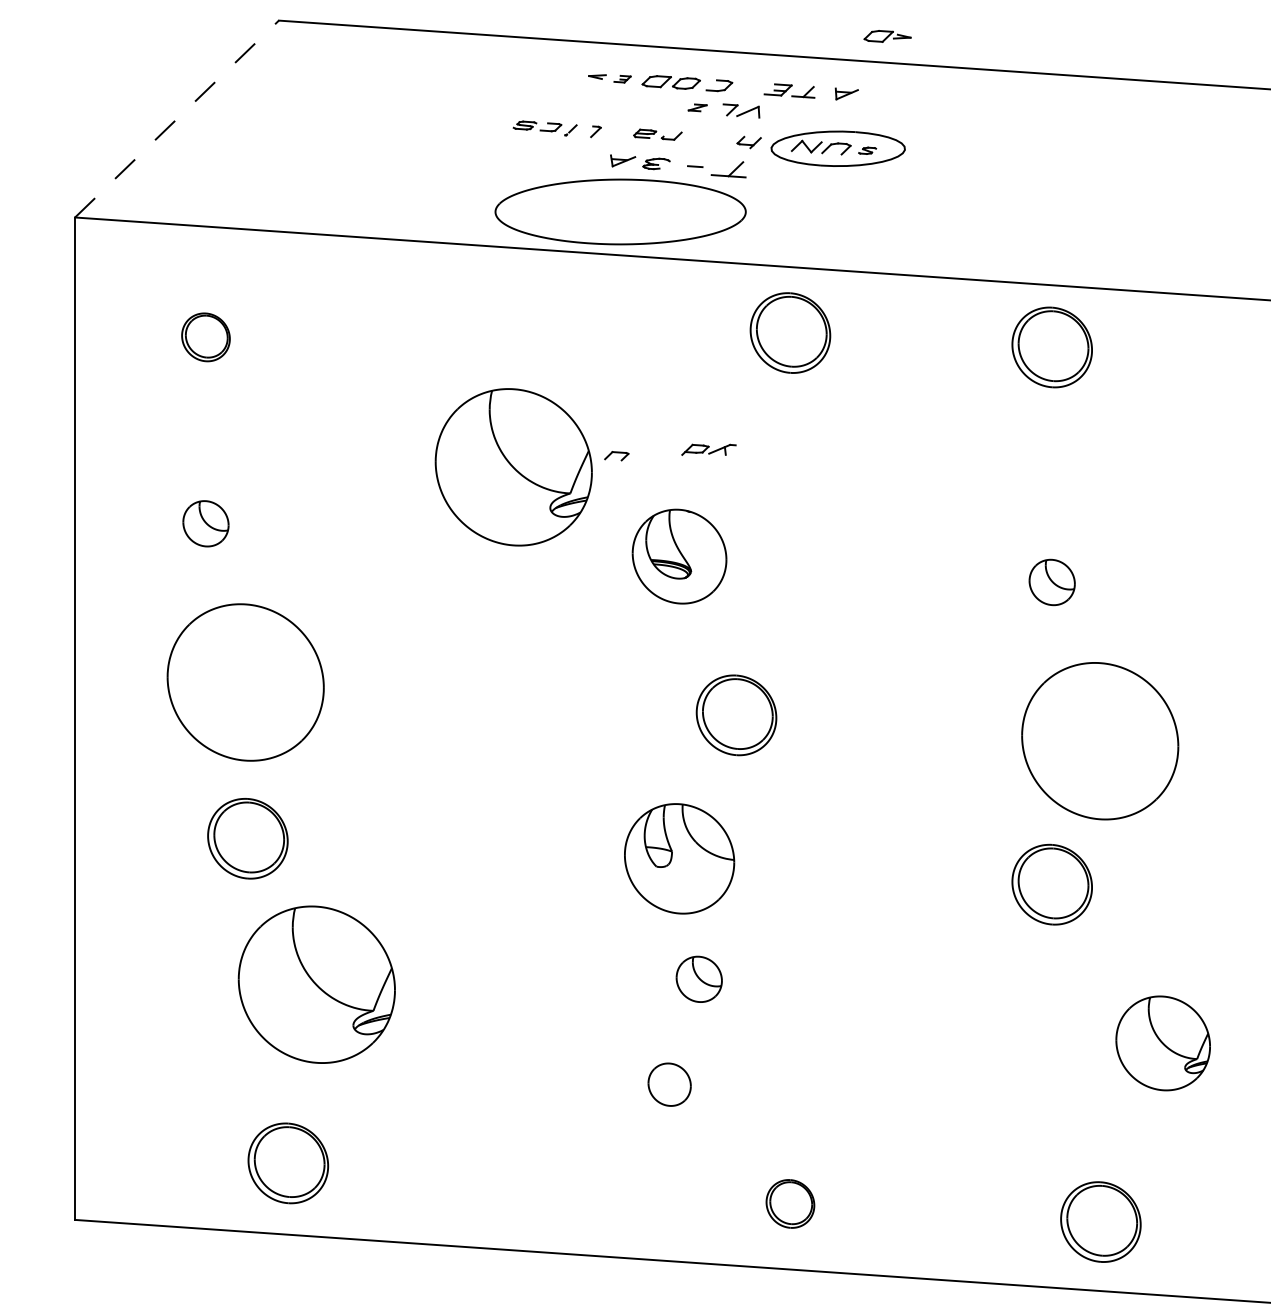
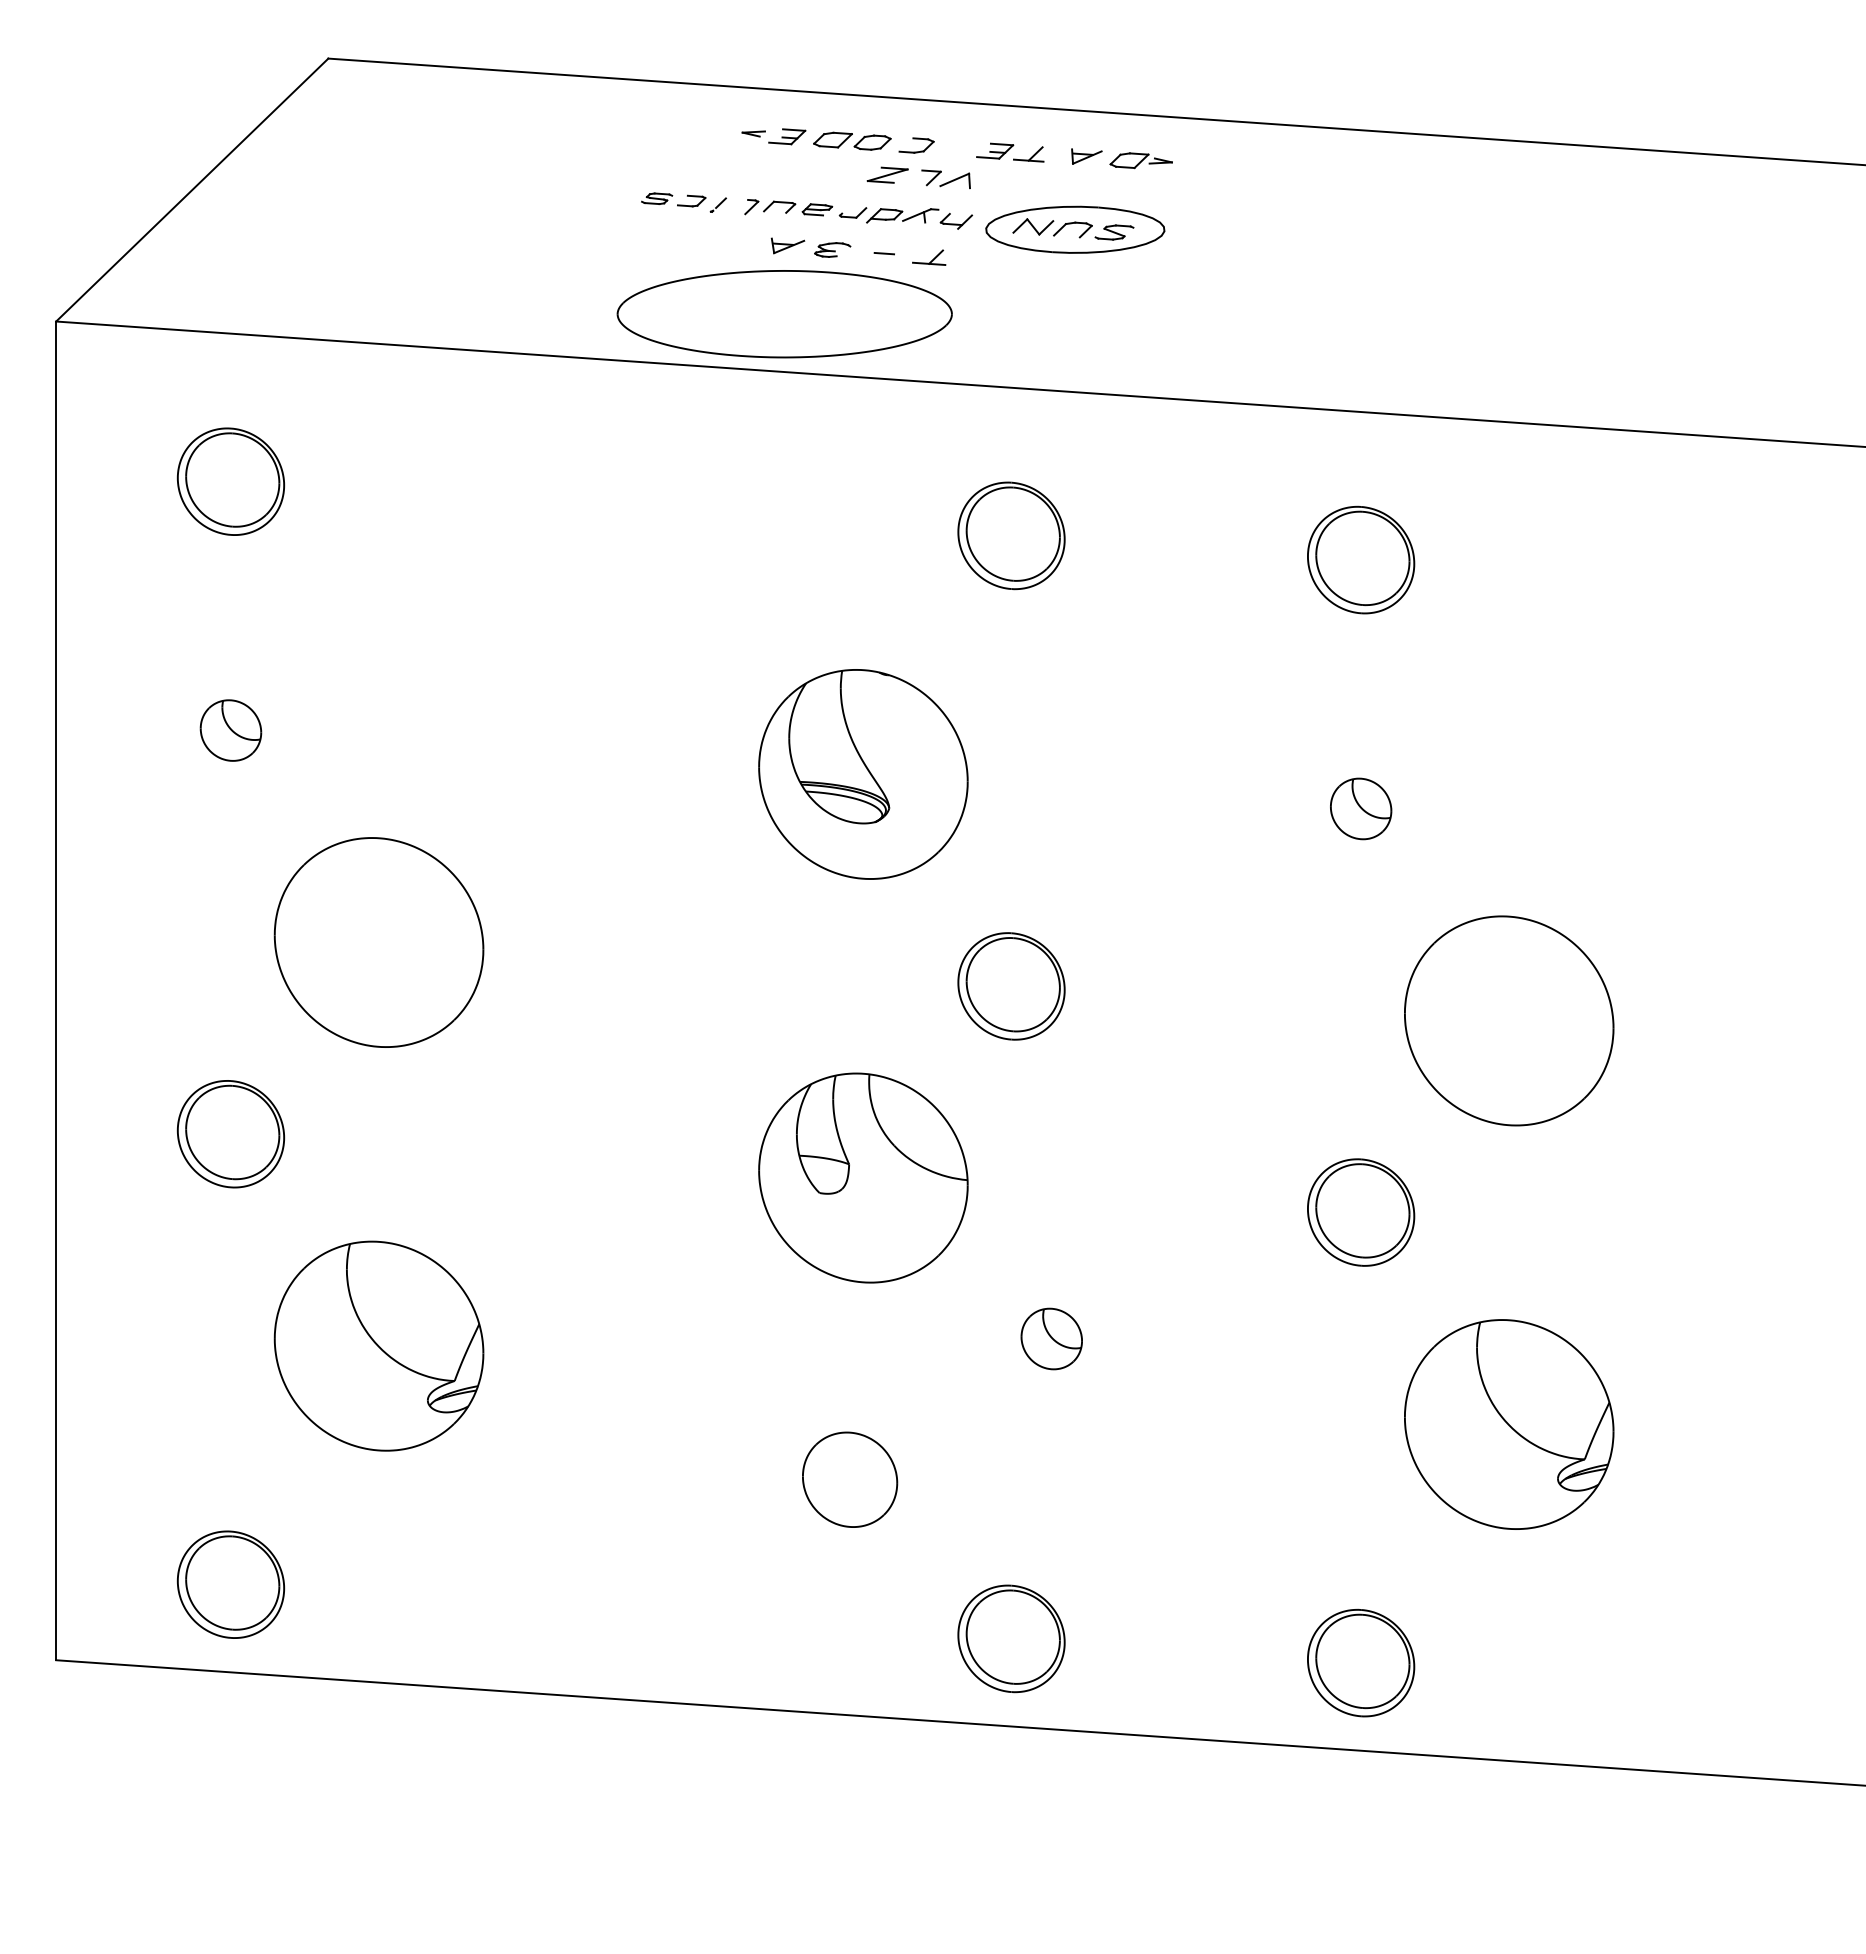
part: (887, 36) -> (1140, 160), moved
part: (622, 78) -> (787, 136), size x1.67
part: (697, 107) -> (887, 174), size x1.67
line: (177, 118) -> (192, 189), dashed -> solid
part: (867, 150) -> (1114, 232), size x1.67
part: (729, 169) -> (929, 257), size x0.71
part: (790, 332) -> (1011, 535), moved
part: (205, 337) -> (230, 481), size x1.67
part: (1052, 347) -> (1361, 559), moved
part: (708, 449) -> (902, 215), moved
part: (616, 455) -> (779, 206), moved
part: (513, 466) -> (641, 654), removed
part: (679, 556) -> (863, 774), size x1.67
part: (245, 682) -> (378, 942), moved
part: (736, 715) -> (1011, 986), moved
part: (1100, 740) -> (1509, 1020), moved
part: (247, 838) -> (230, 1134), moved
part: (679, 858) -> (863, 1177), size x1.43
part: (699, 979) -> (1051, 1338), moved
part: (1163, 1043) -> (1509, 1424), size x1.67
part: (669, 1084) -> (850, 1479), size x1.67
part: (287, 1163) -> (230, 1584), moved
part: (790, 1203) -> (1011, 1638), size x1.67
part: (1101, 1221) -> (1361, 1662), moved

